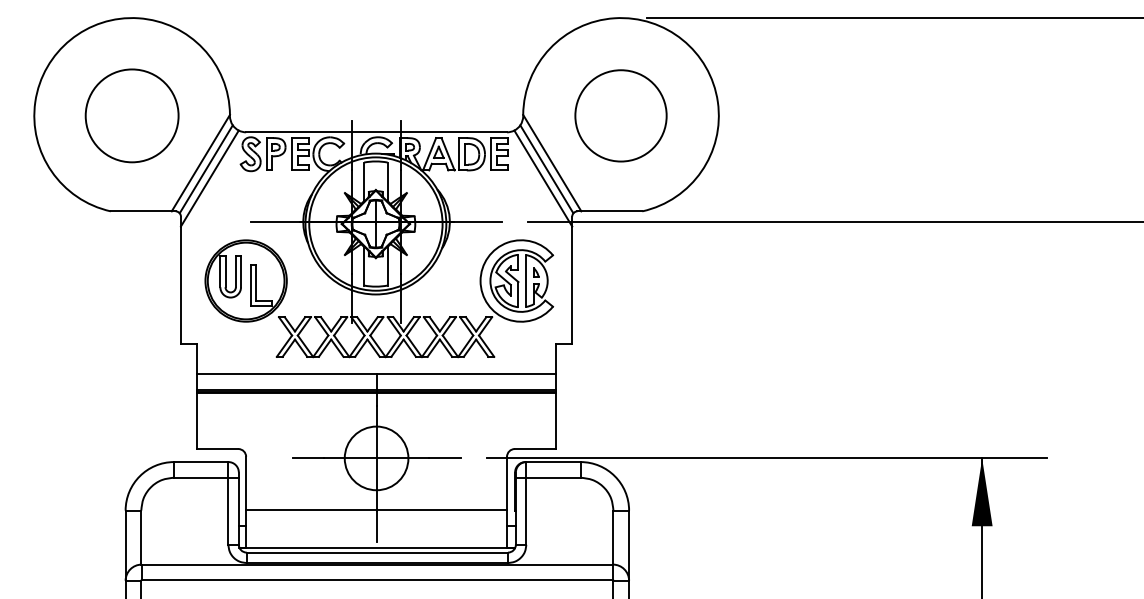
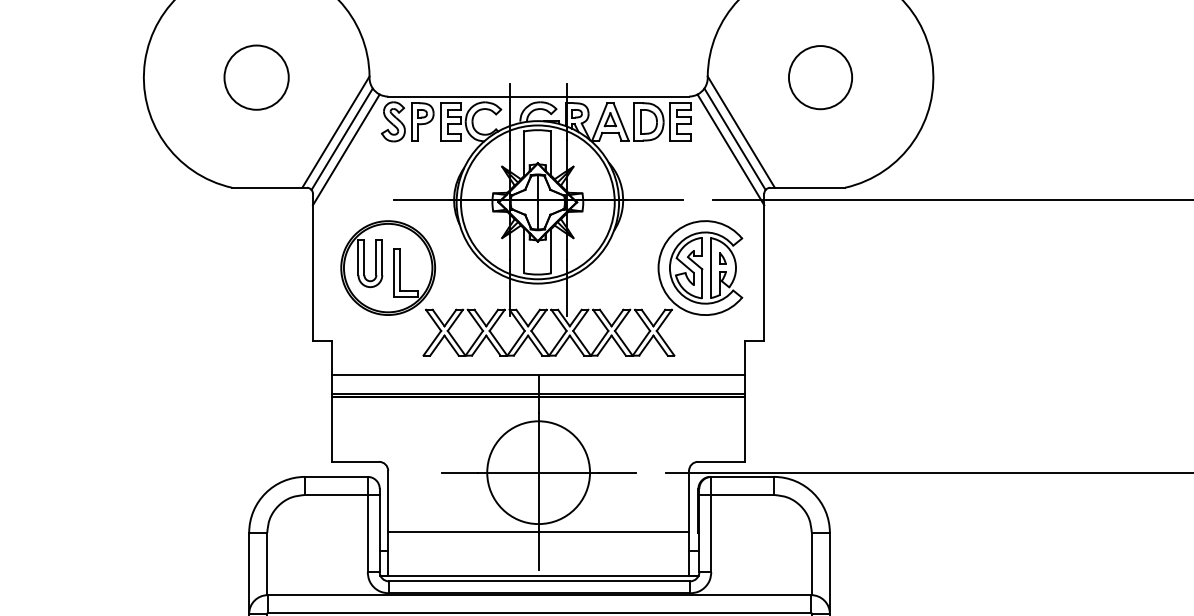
circle: (131, 115) -> (255, 77), size x0.6
circle: (620, 115) -> (819, 77), size x0.6
circle: (376, 458) -> (538, 472), size x1.4

